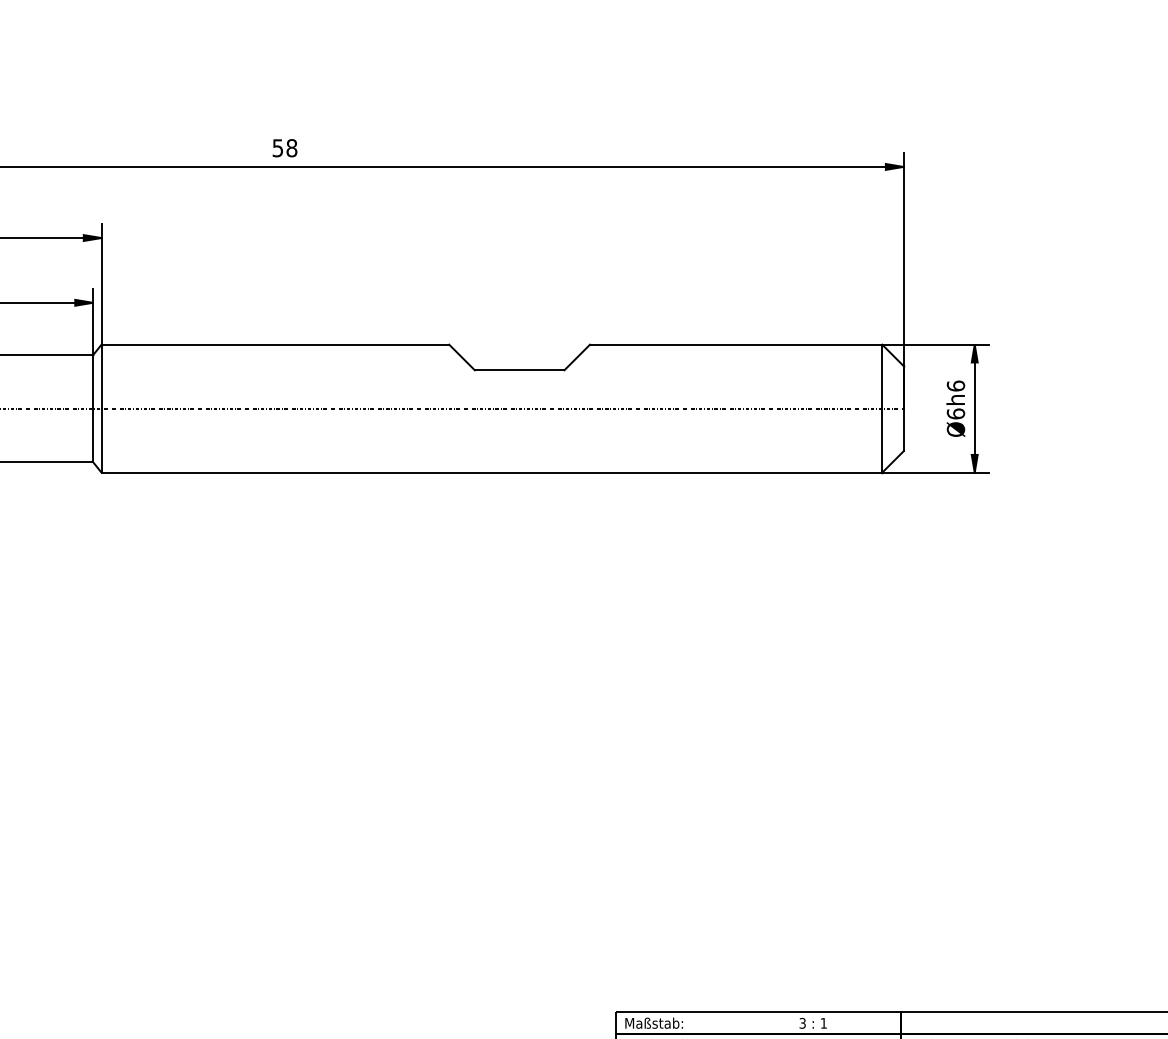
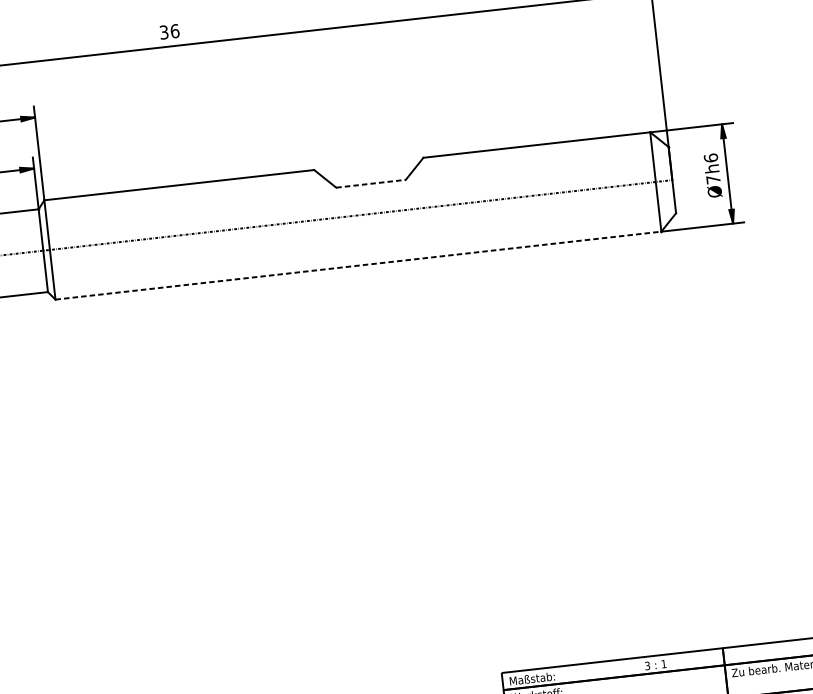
text: (285, 148) -> (170, 32), 58 -> 36
line: (519, 370) -> (370, 183), solid -> dashed
text: (955, 413) -> (713, 179), Ø6h6 -> Ø7h6
line: (492, 472) -> (358, 265), solid -> dashed

